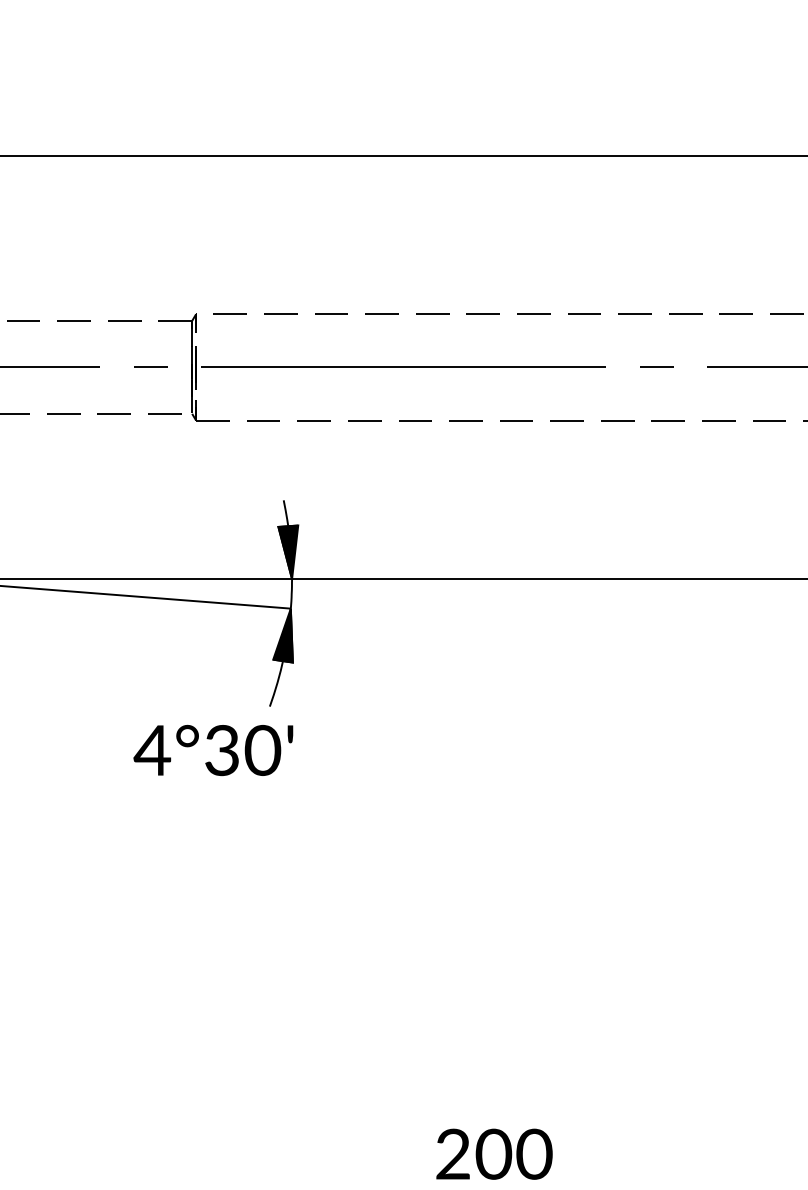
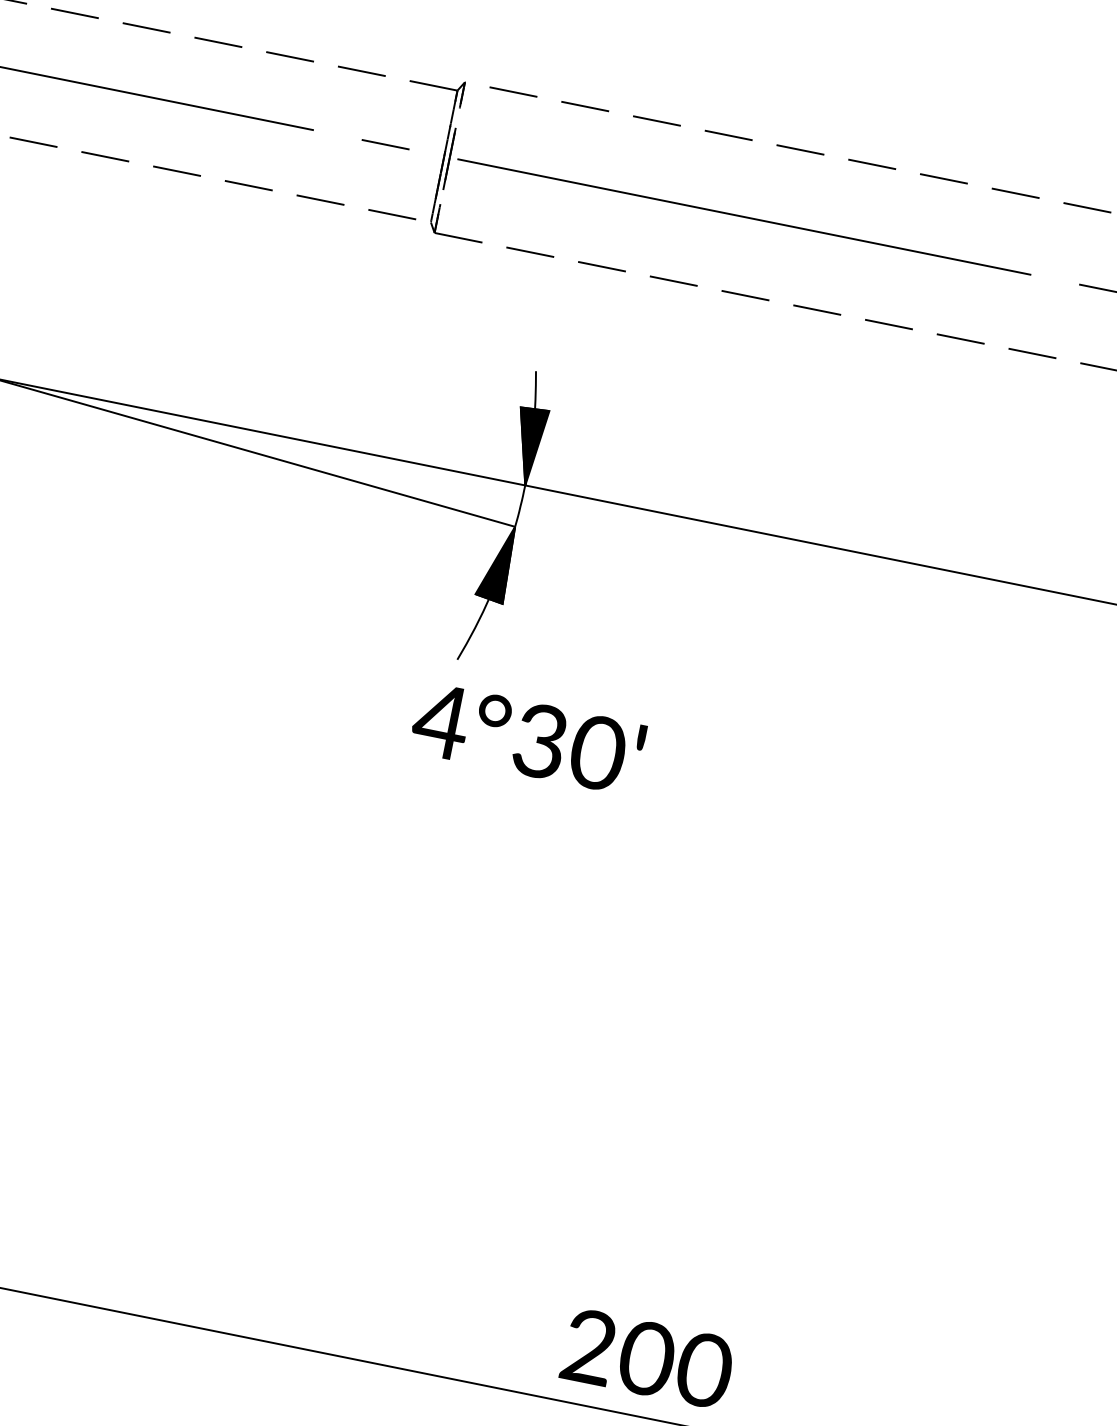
text: (213, 750) -> (527, 738), moved

